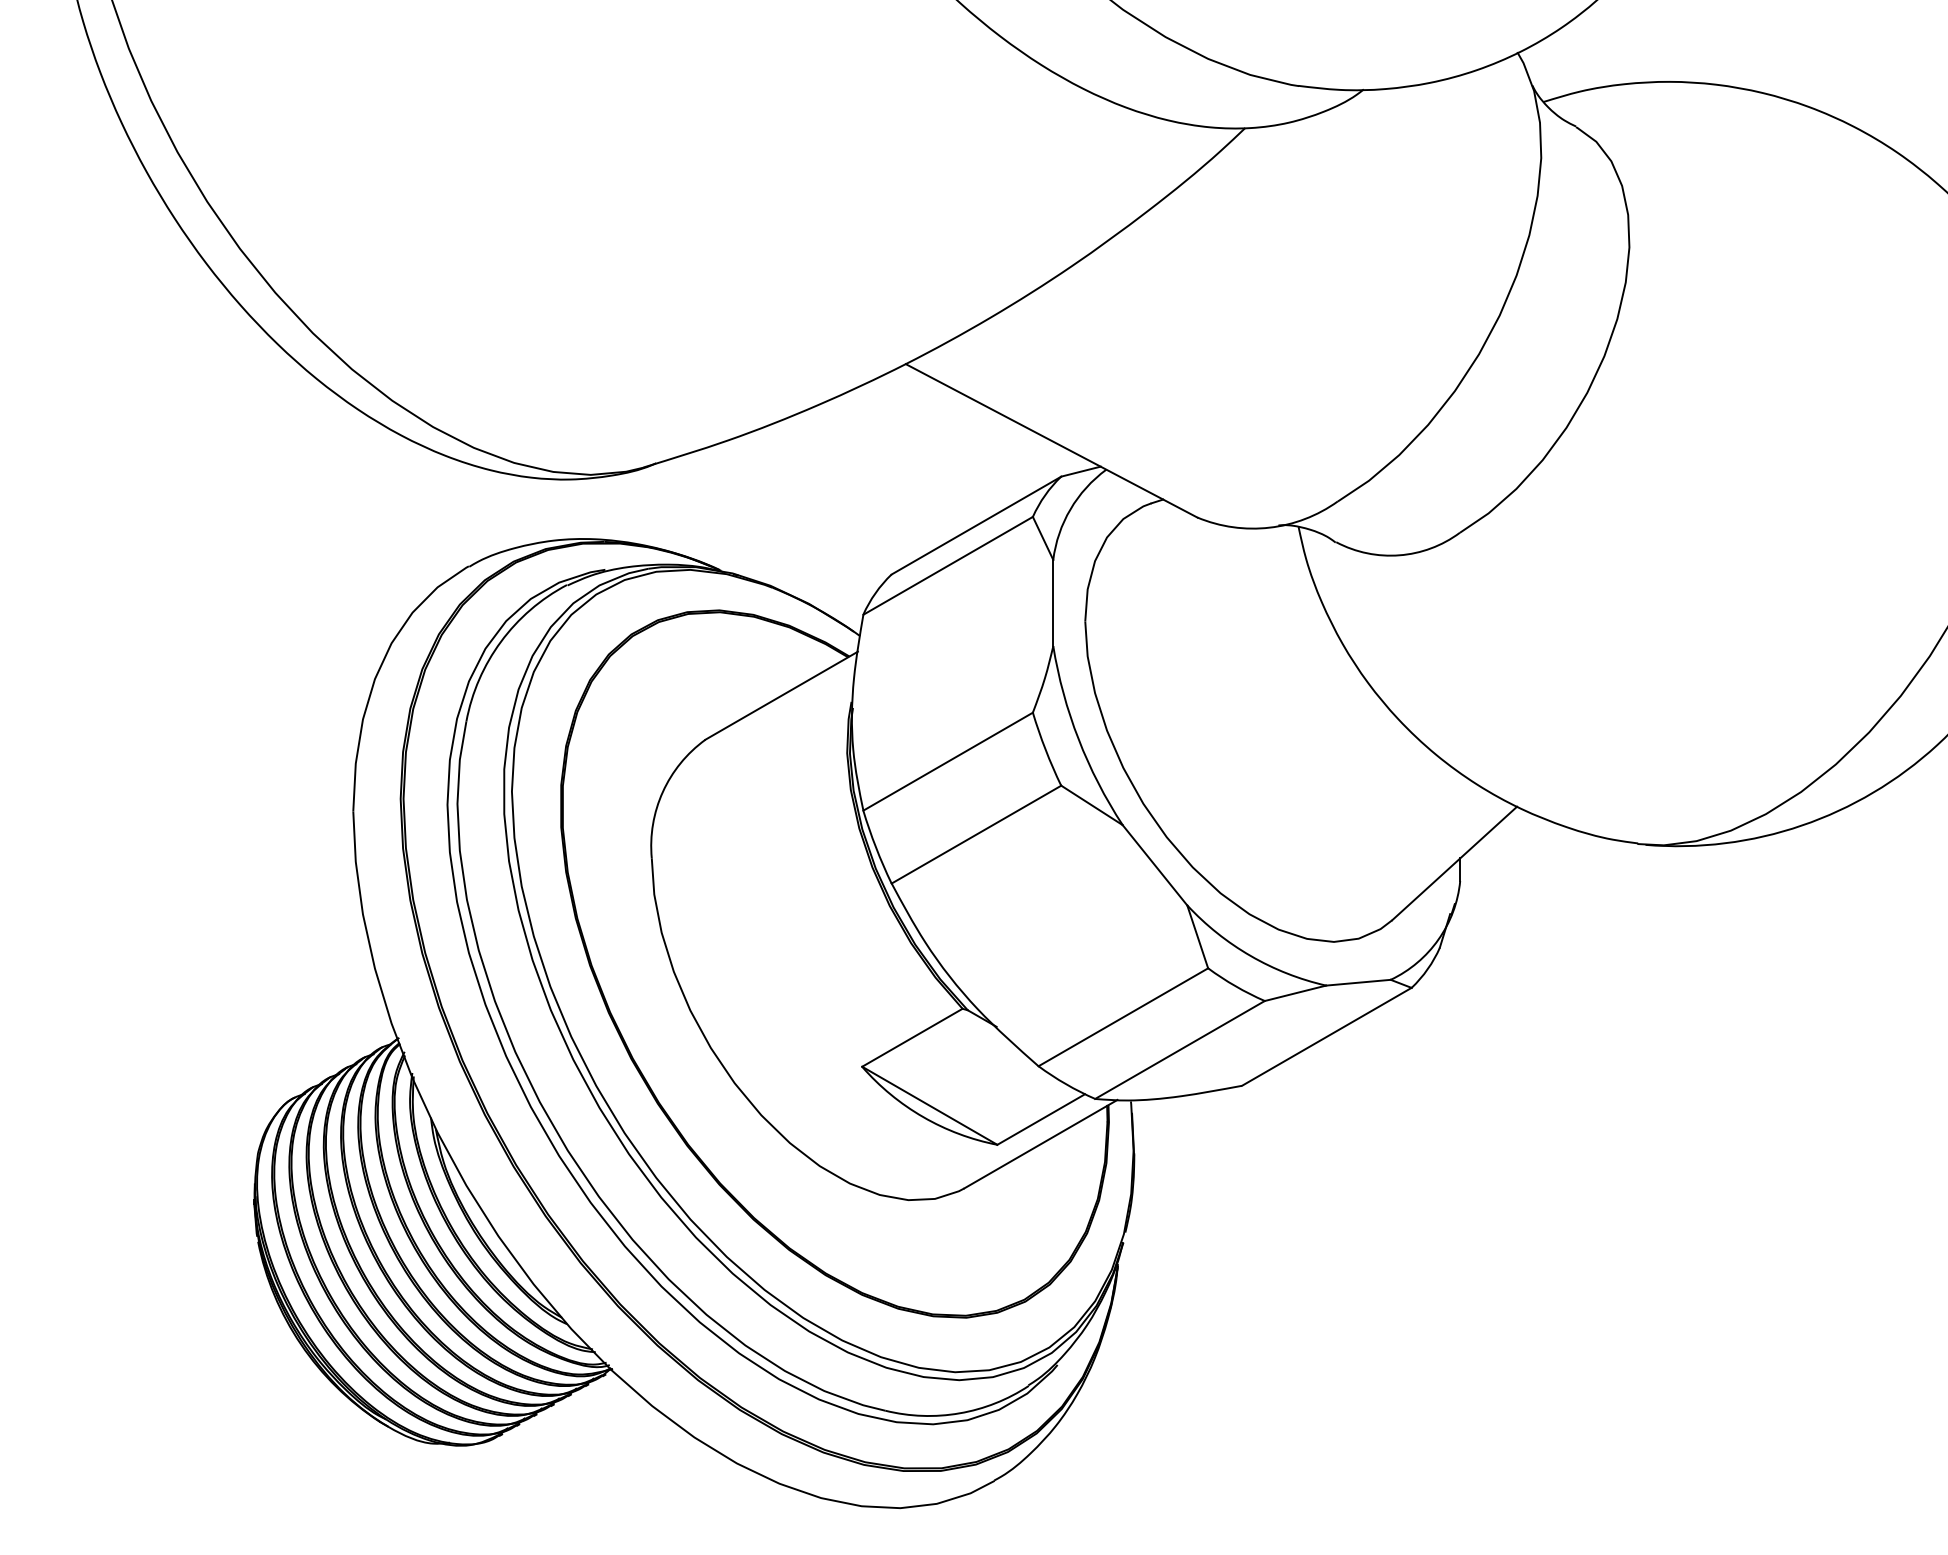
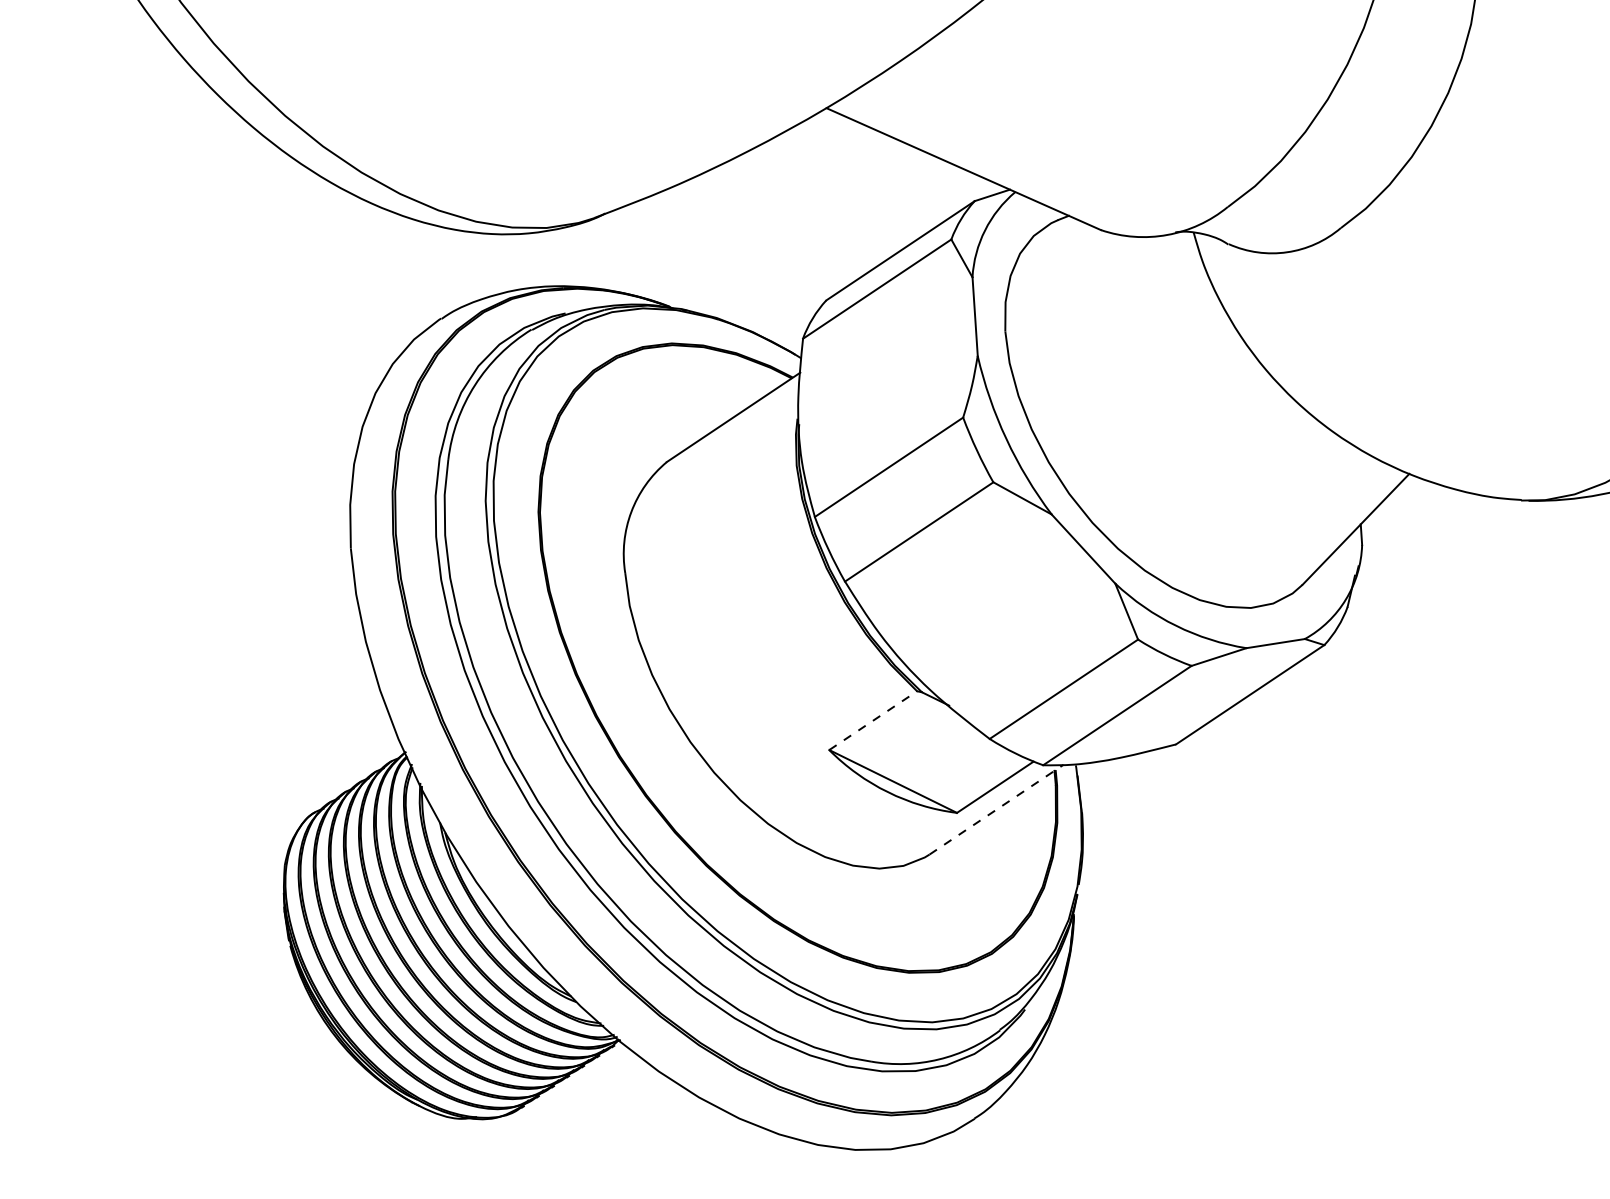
line: (912, 1037) -> (873, 720), solid -> dashed
line: (1041, 1143) -> (997, 809), solid -> dashed

